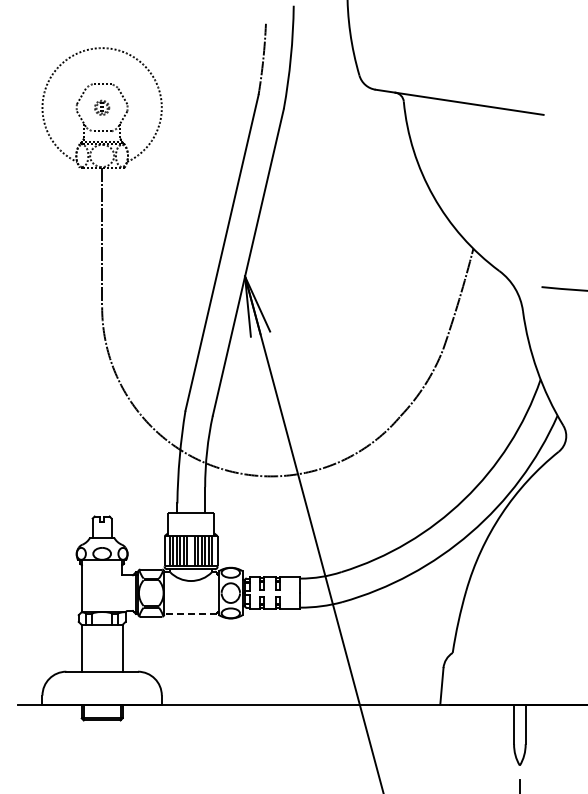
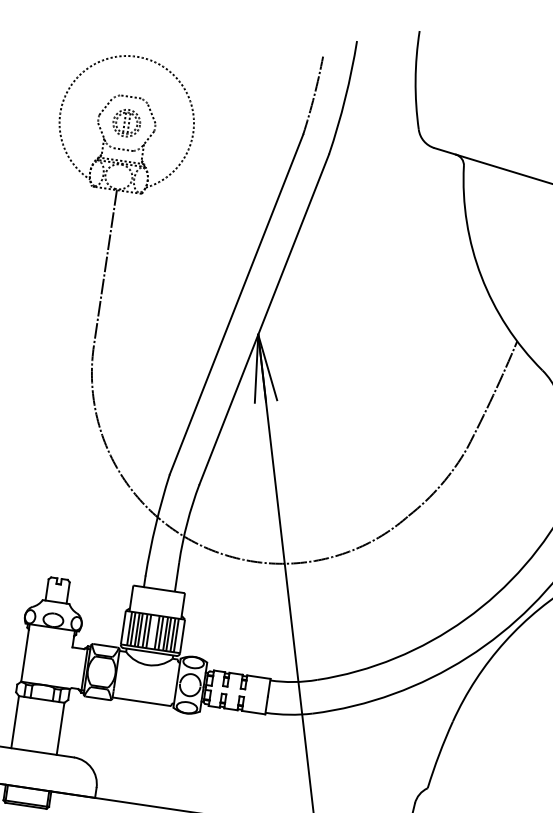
part: (101, 107) -> (126, 122), size x1.67
line: (190, 614) -> (141, 702), dashed -> solid

